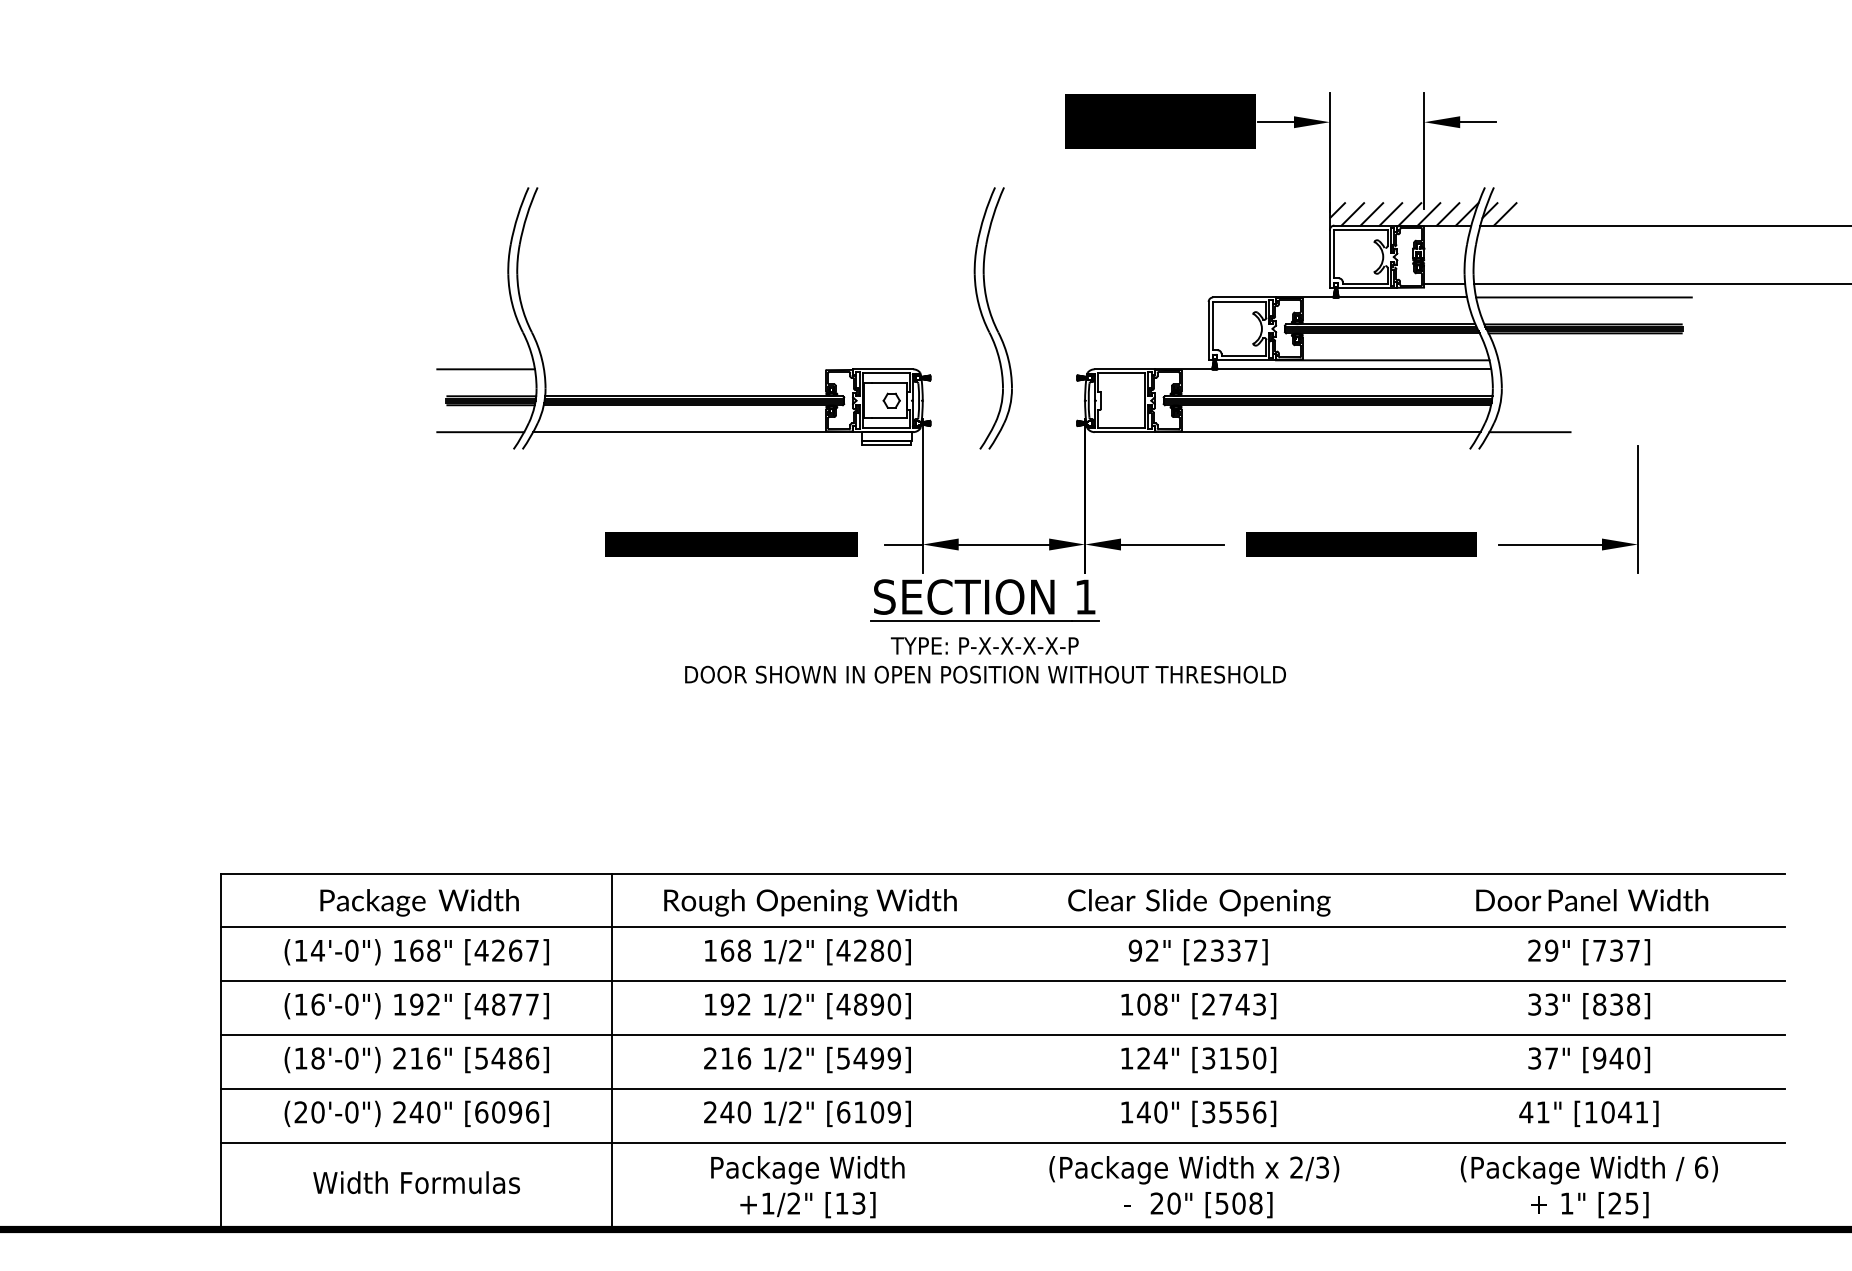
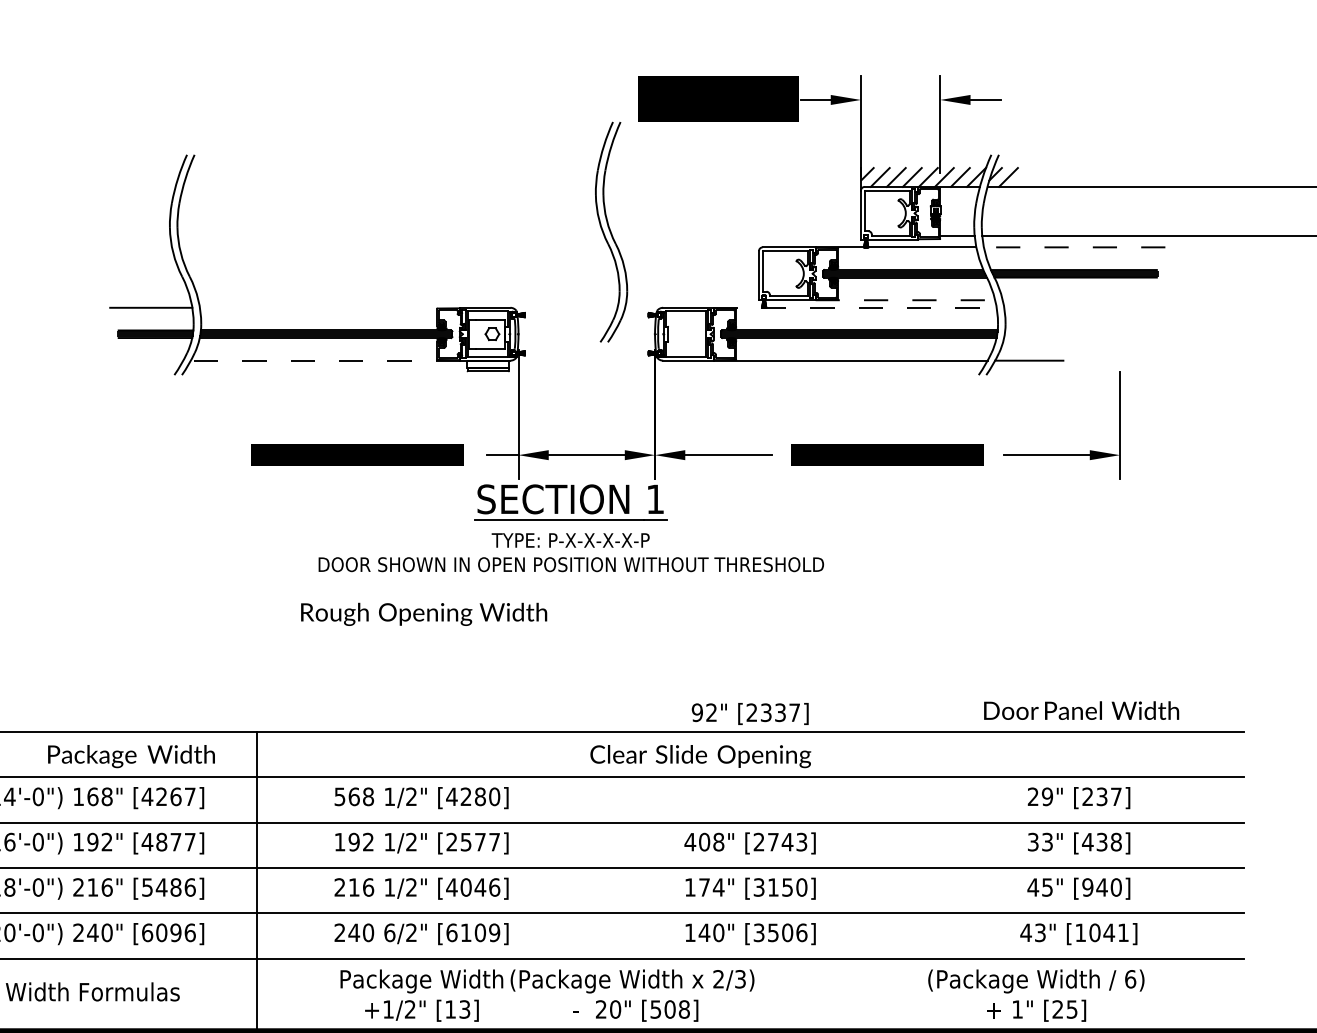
line: (1583, 297) -> (1074, 247), solid -> dashed
part: (992, 318) -> (610, 232), moved
line: (1382, 360) -> (905, 300), solid -> dashed
line: (1323, 369) -> (855, 307), solid -> dashed
line: (480, 432) -> (146, 360), removed
line: (693, 432) -> (325, 360), solid -> dashed
text: (1592, 900) -> (1081, 710), moved
text: (419, 902) -> (131, 756), moved
text: (810, 902) -> (424, 614), moved
text: (1199, 902) -> (700, 756), moved
text: (710, 950) -> (339, 796), 168 -> 568
text: (1599, 950) -> (1087, 796), [737] -> [237]
text: (1197, 952) -> (749, 714), moved
text: (868, 1004) -> (472, 842), [4890] -> [2577]
text: (1126, 1004) -> (689, 842), 108" -> 408"
text: (1599, 1004) -> (1087, 842), [838] -> [438]
text: (868, 1058) -> (472, 887), [5499] -> [4046]
text: (1143, 1058) -> (704, 887), 124" -> 174"
text: (1542, 1058) -> (1039, 887), 37" -> 45"
text: (769, 1112) -> (389, 932), 1/2" -> 6/2"
text: (1242, 1112) -> (787, 932), [3556] -> [3506]
text: (1542, 1112) -> (1039, 932), 41" -> 43"
text: (1194, 1187) -> (632, 995), moved
text: (1588, 1187) -> (1035, 995), moved

